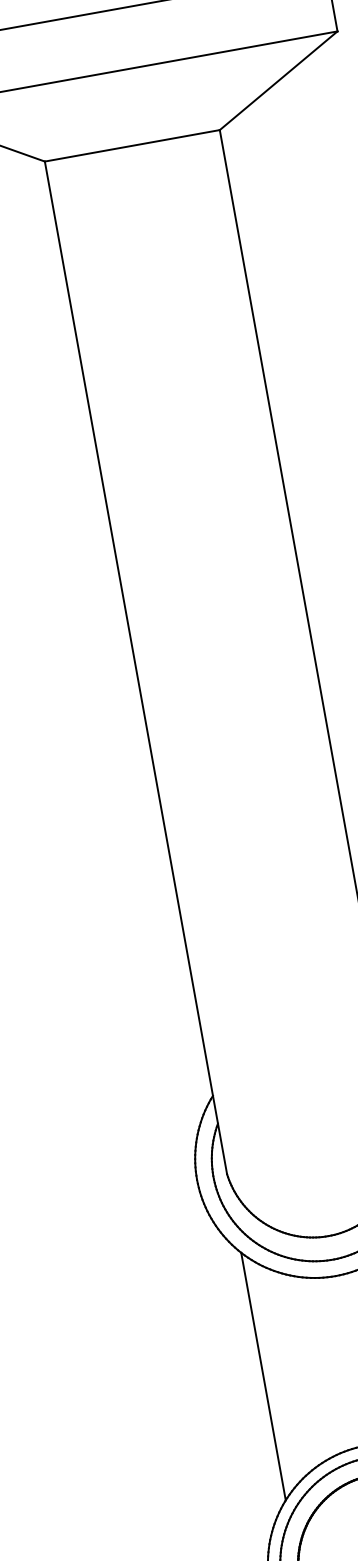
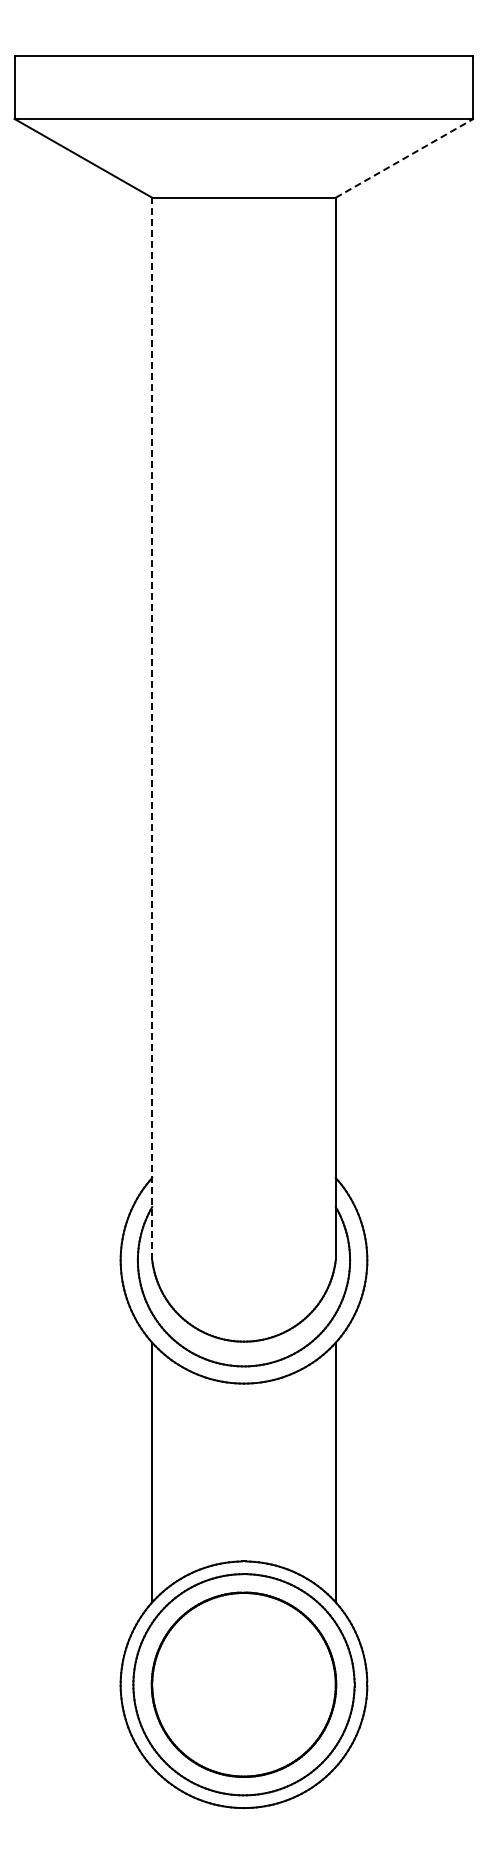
line: (279, 80) -> (405, 158), solid -> dashed
line: (136, 667) -> (152, 728), solid -> dashed

